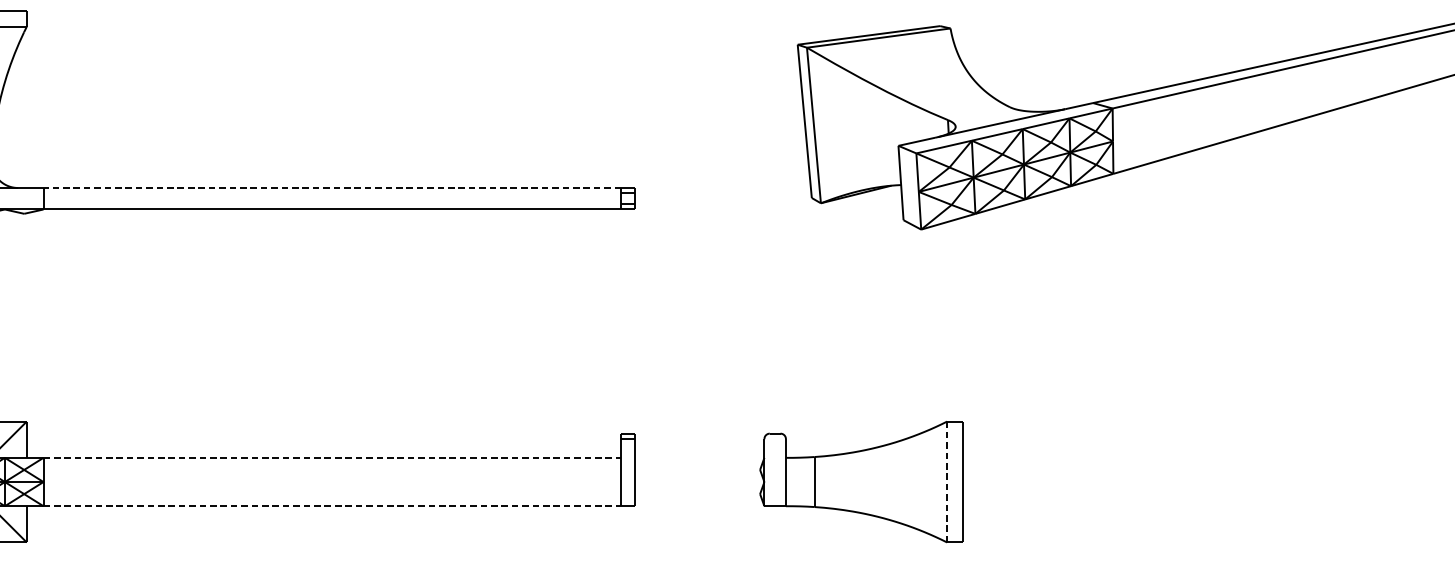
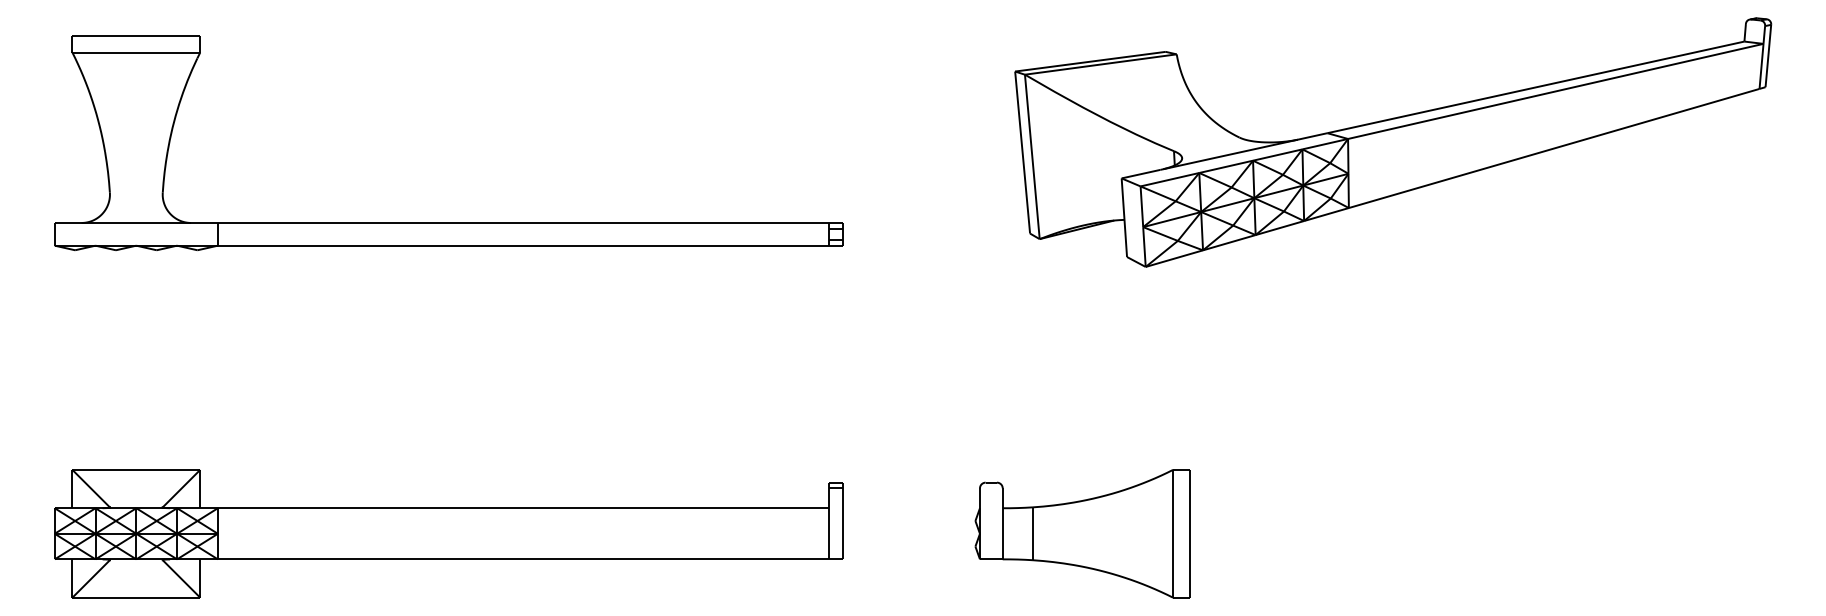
line: (331, 187) -> (522, 222), dashed -> solid
line: (332, 458) -> (523, 508), dashed -> solid
line: (947, 481) -> (1173, 533), dashed -> solid
line: (332, 506) -> (523, 559), dashed -> solid

